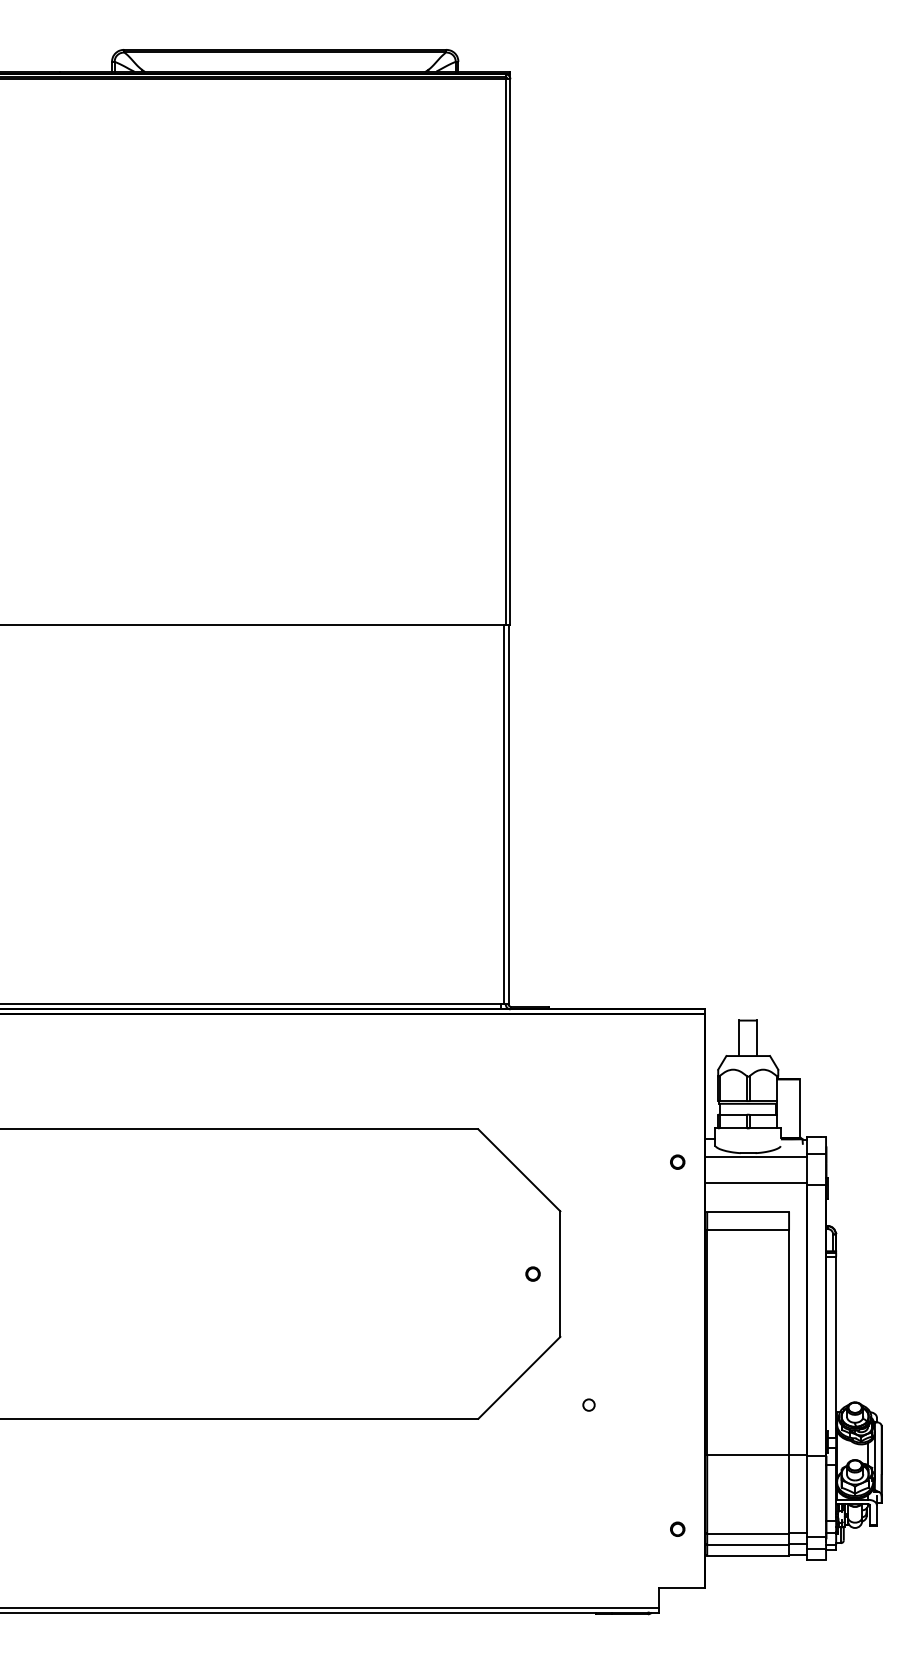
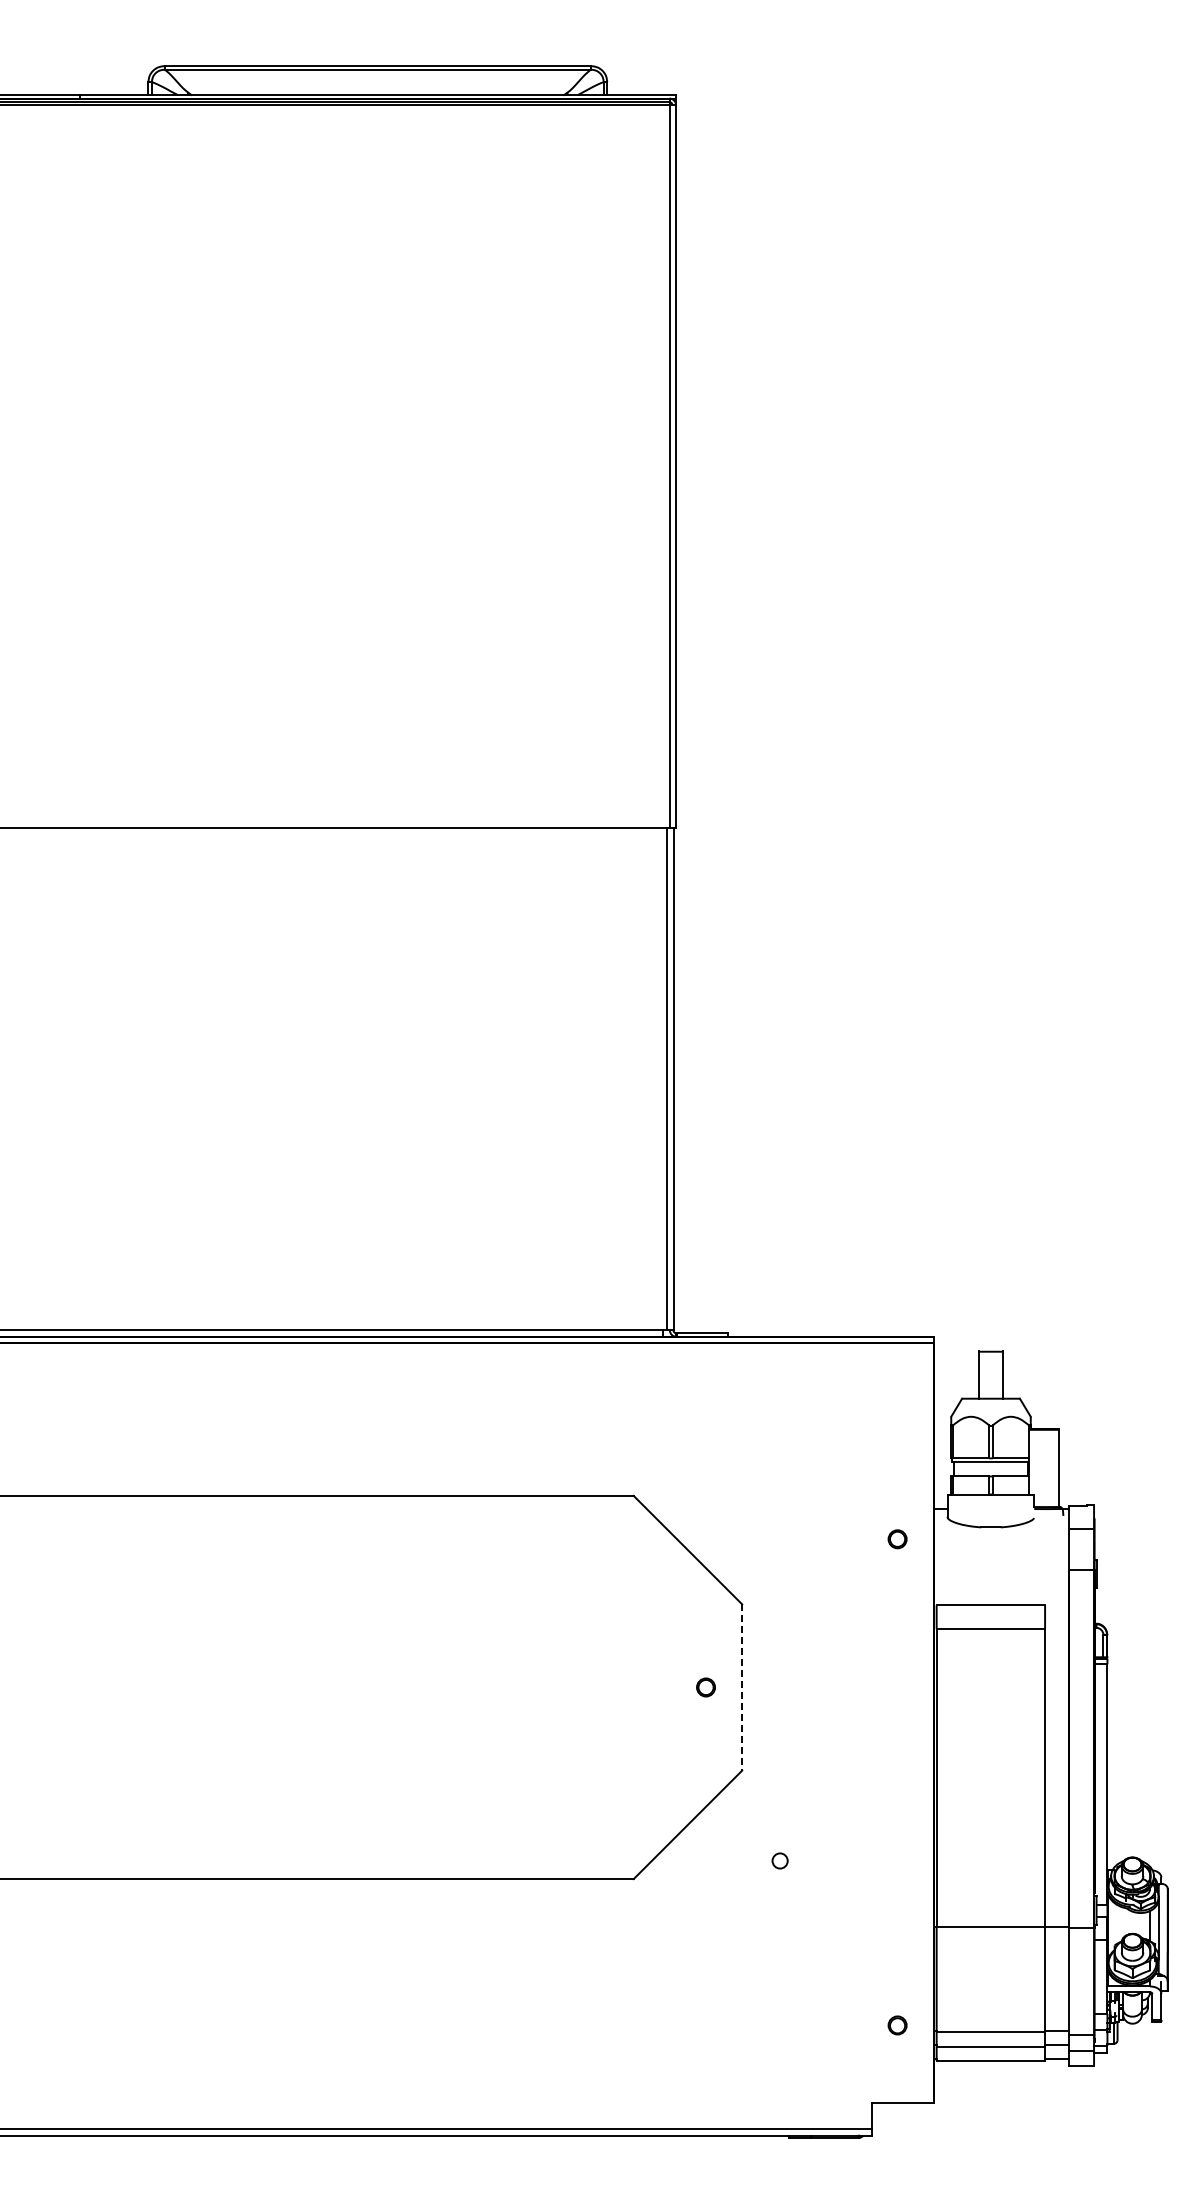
line: (755, 1157) -> (1000, 1532), removed
line: (755, 1182) -> (1000, 1566), removed
line: (560, 1274) -> (742, 1688), solid -> dashed

